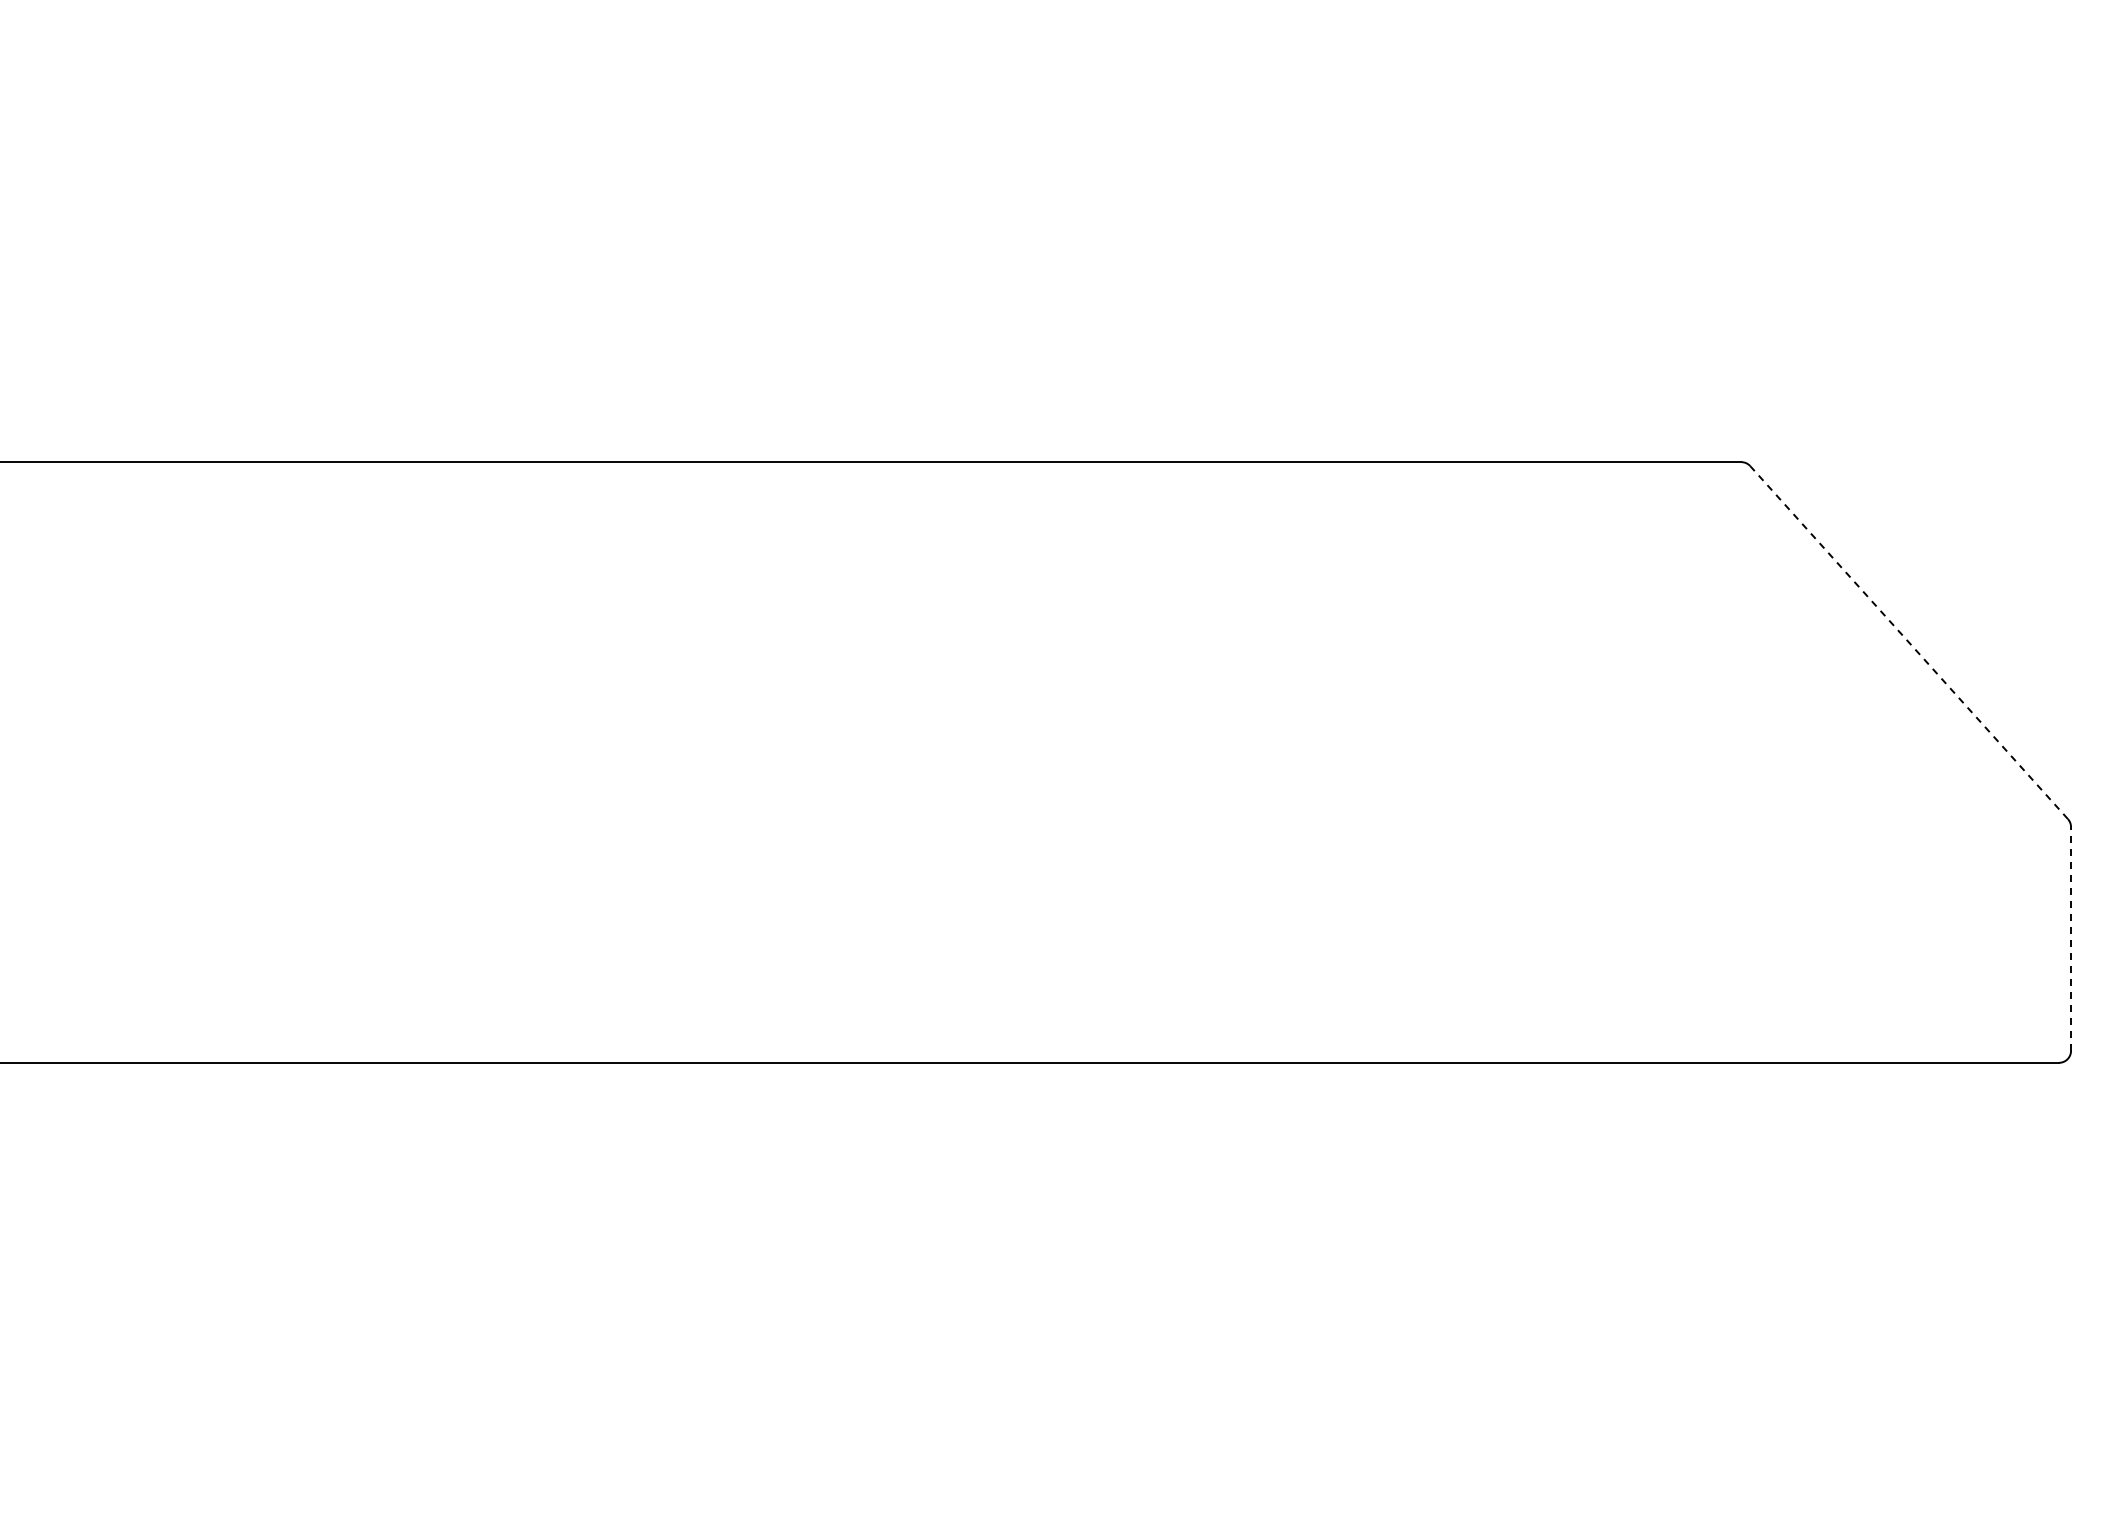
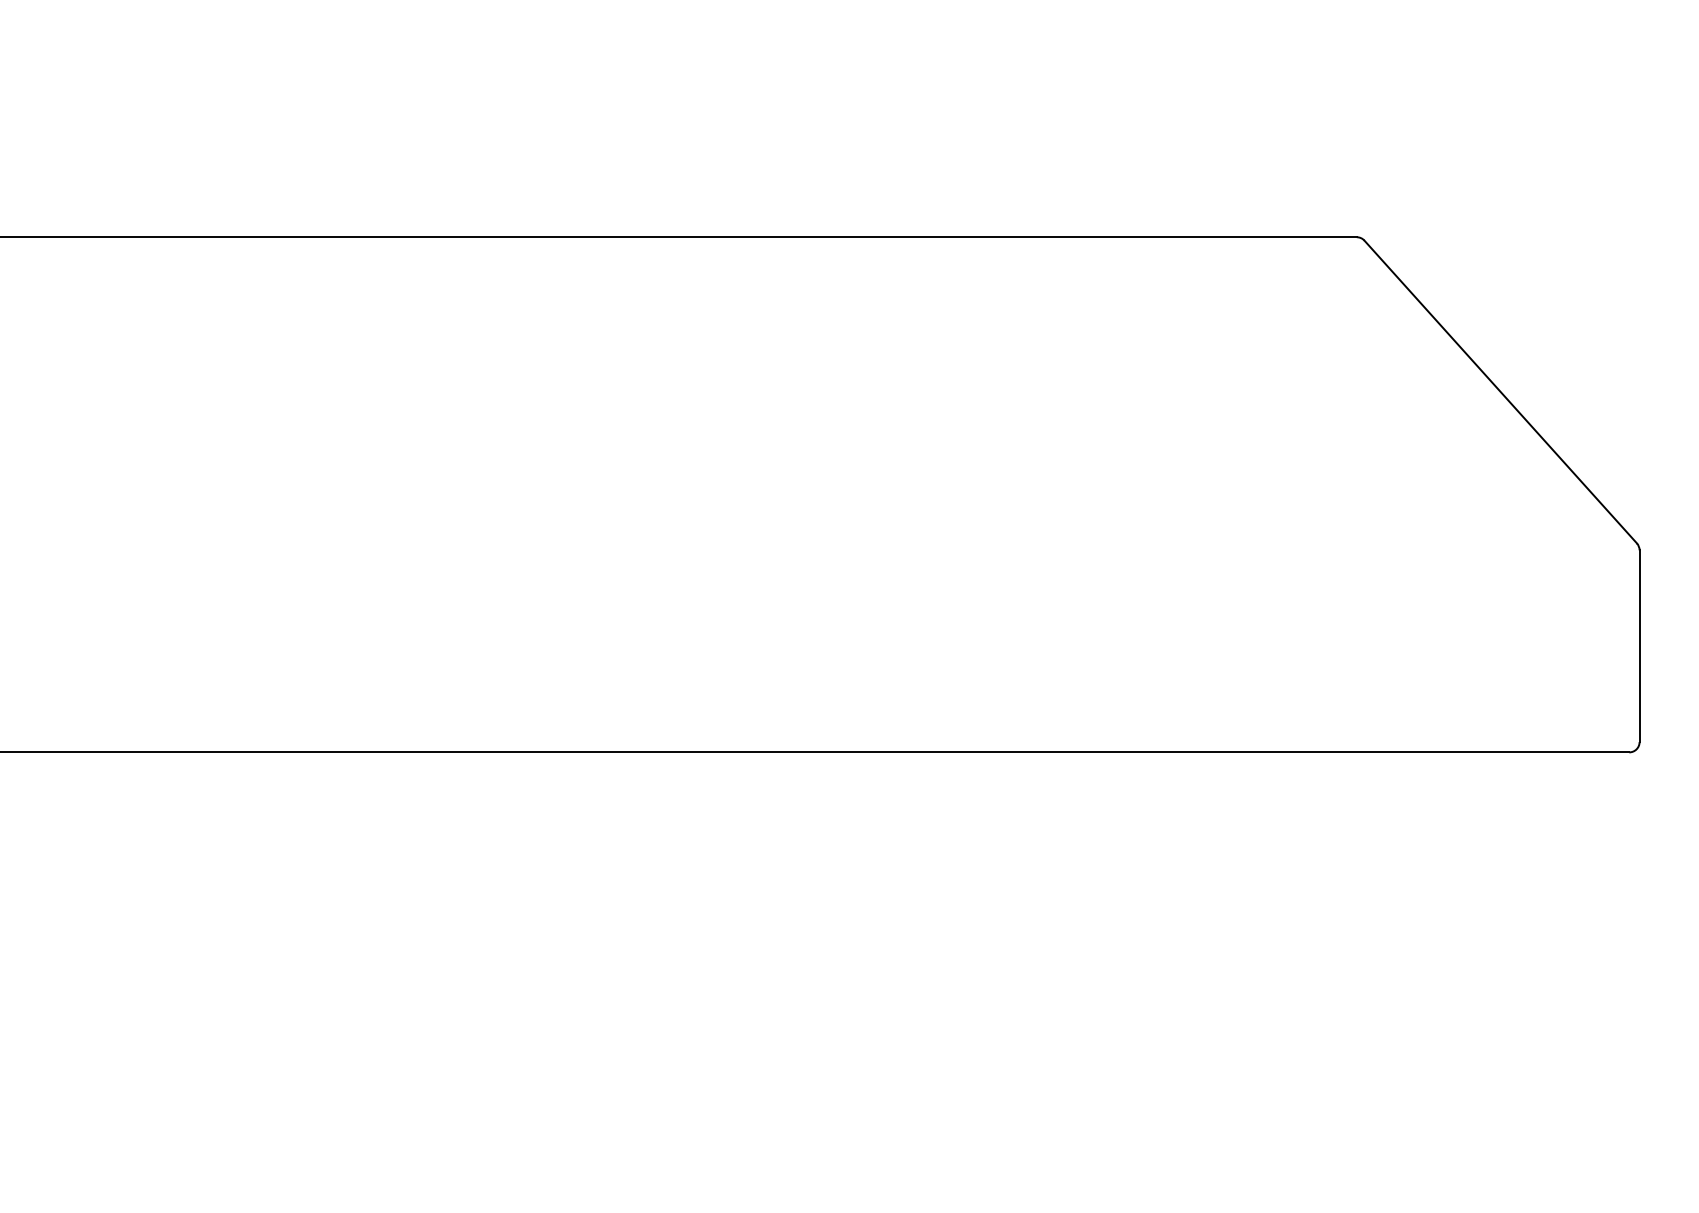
line: (1908, 642) -> (1500, 391), dashed -> solid
line: (2071, 938) -> (1639, 645), dashed -> solid

